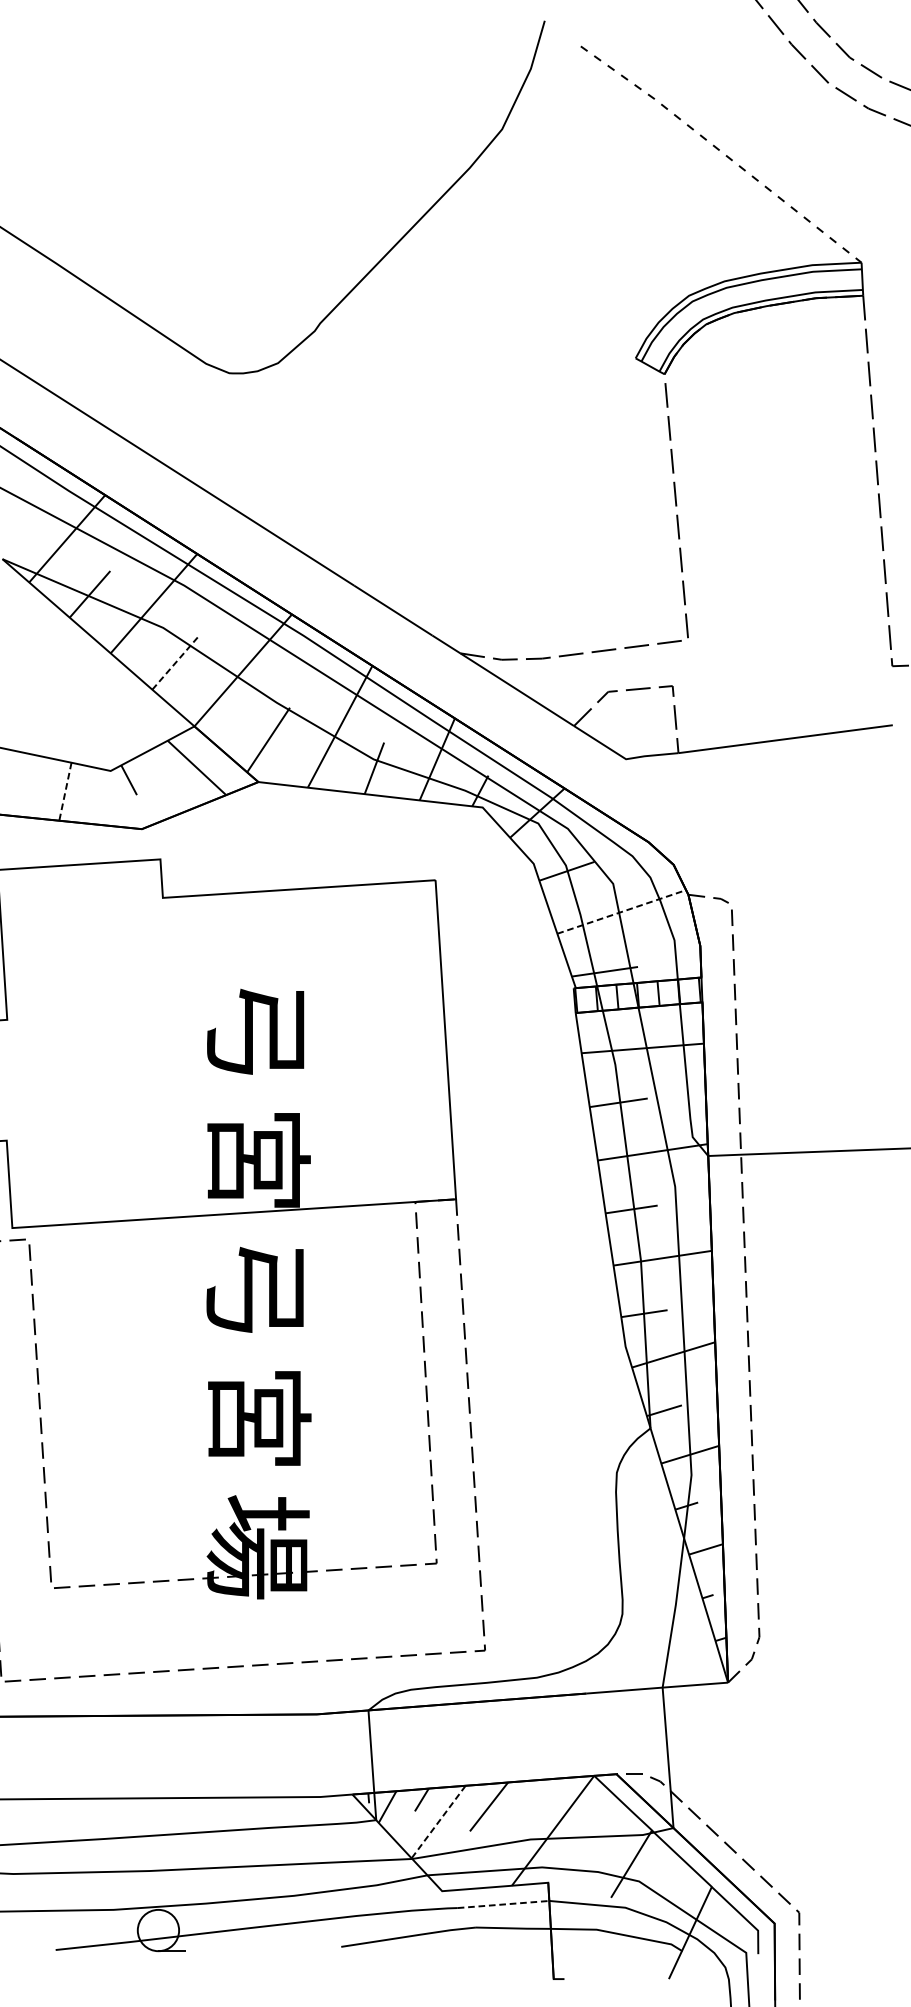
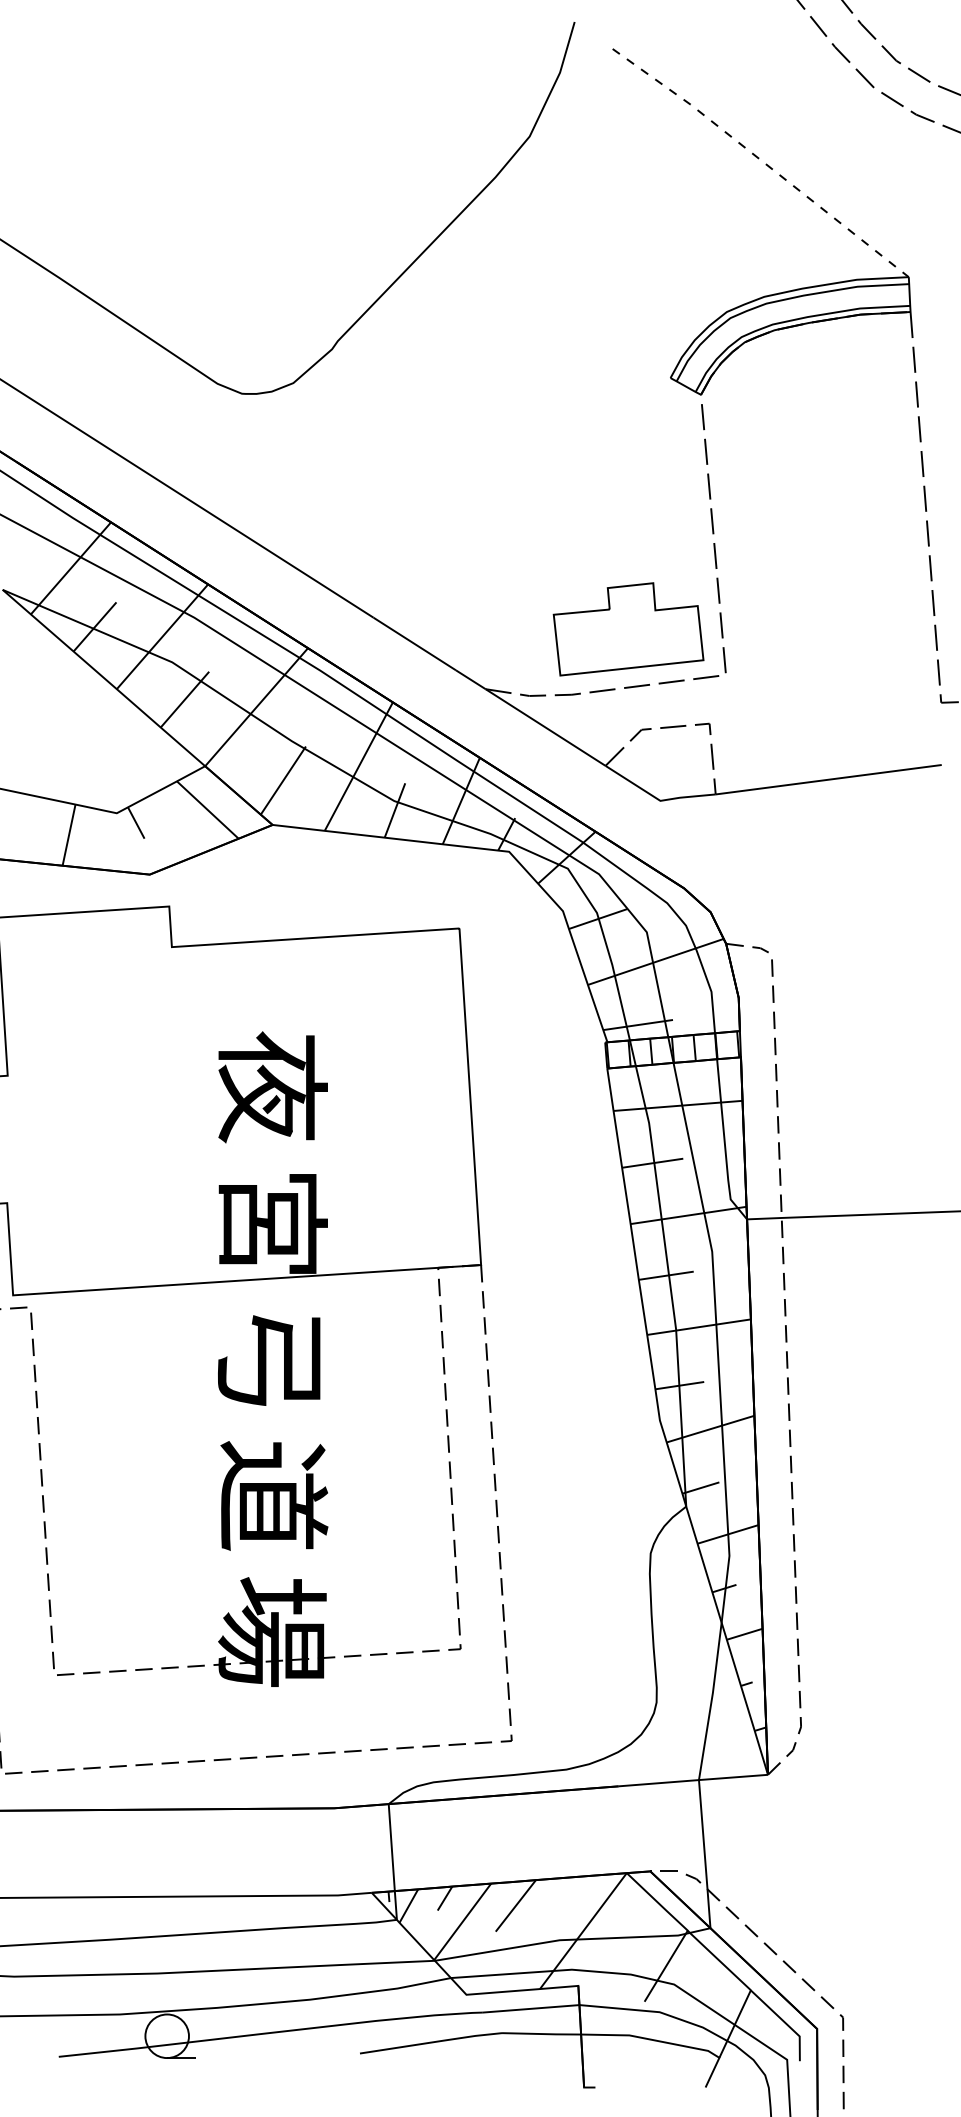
part: (595, 596) -> (628, 629), added
line: (174, 663) -> (184, 699), dashed -> solid
line: (64, 792) -> (68, 835), dashed -> solid
line: (621, 911) -> (655, 961), dashed -> solid
text: (258, 1030) -> (272, 1087), 弓 -> 夜
text: (259, 1417) -> (273, 1495), 宮 -> 道
line: (438, 1821) -> (462, 1921), dashed -> solid
line: (503, 1904) -> (531, 2008), dashed -> solid

